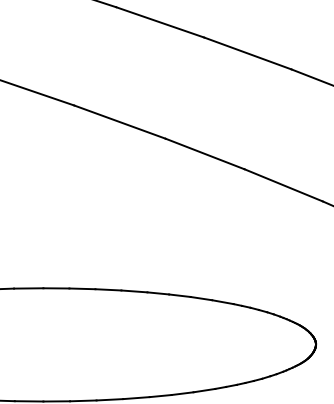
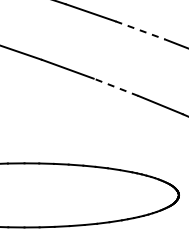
line: (248, 53) -> (140, 30), solid -> dashed
line: (205, 154) -> (116, 87), solid -> dashed

